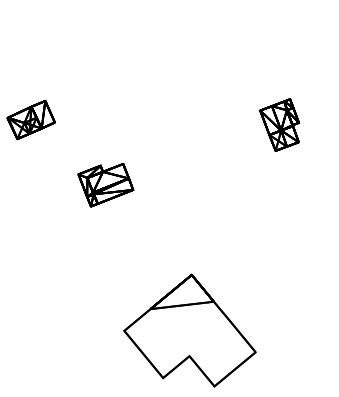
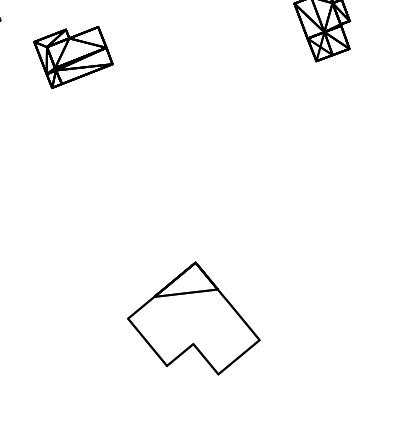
part: (105, 185) -> (72, 57), moved
part: (189, 330) -> (193, 318), size x0.7

